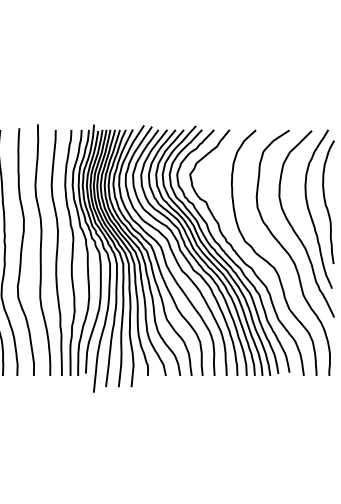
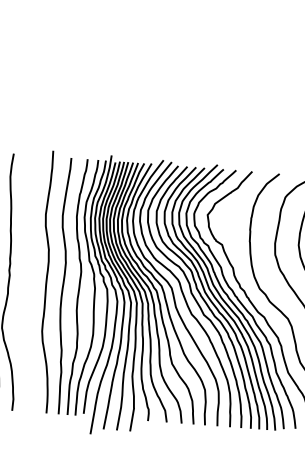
curve: (22, 251) -> (27, 281), removed

